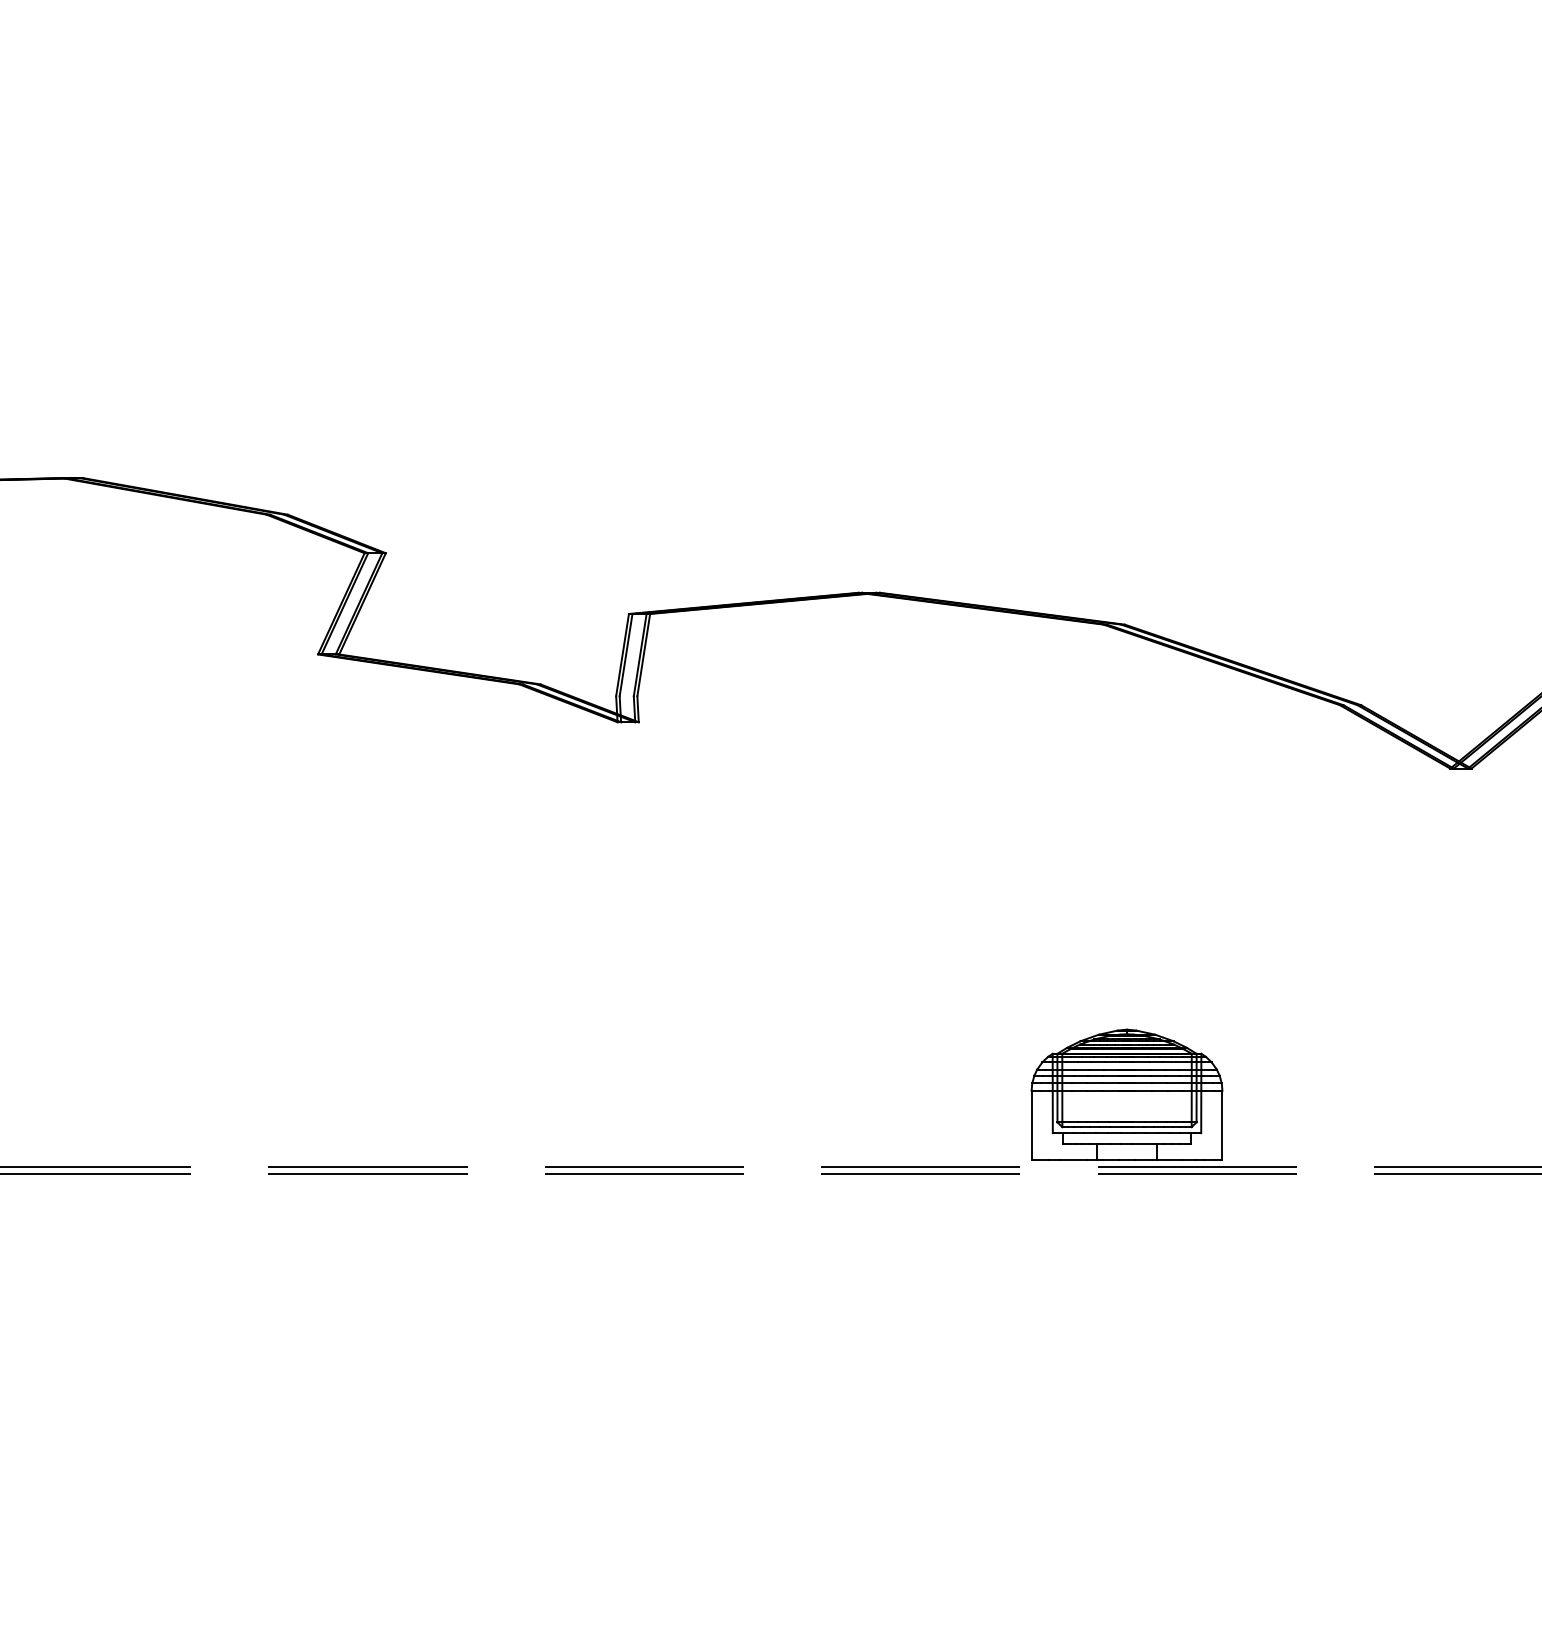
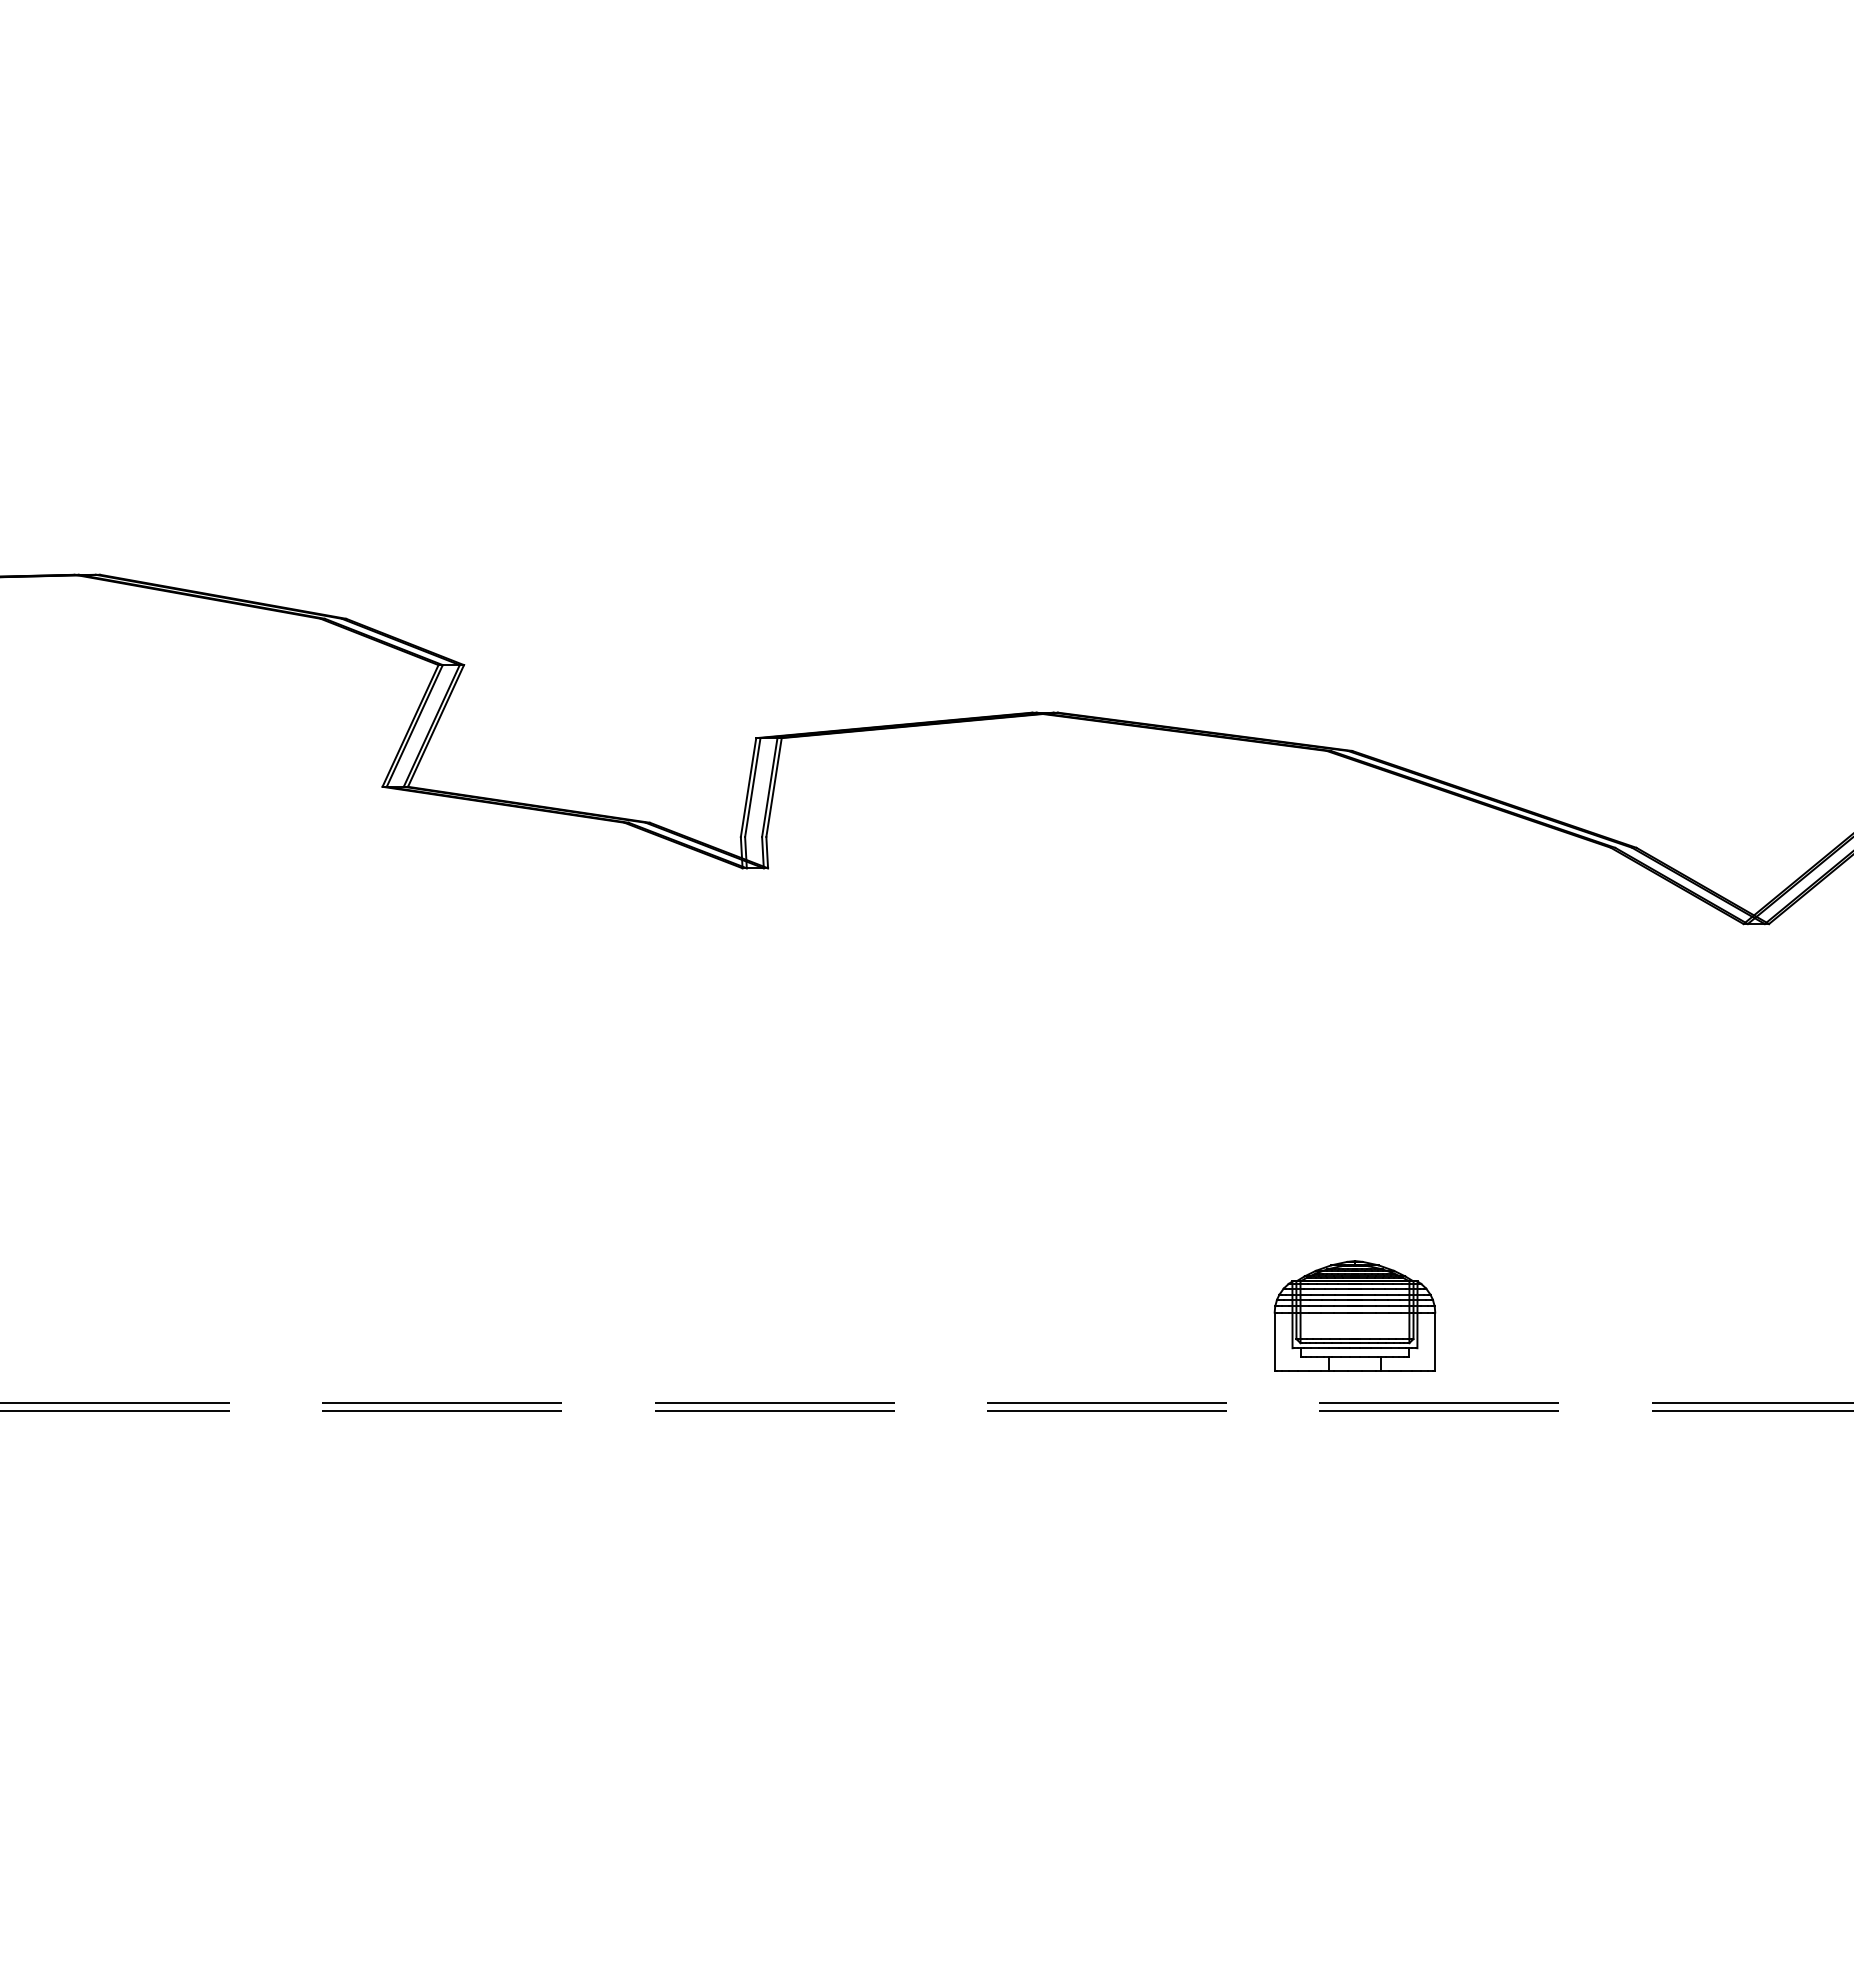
part: (1126, 1094) -> (1354, 1315), size x0.7

